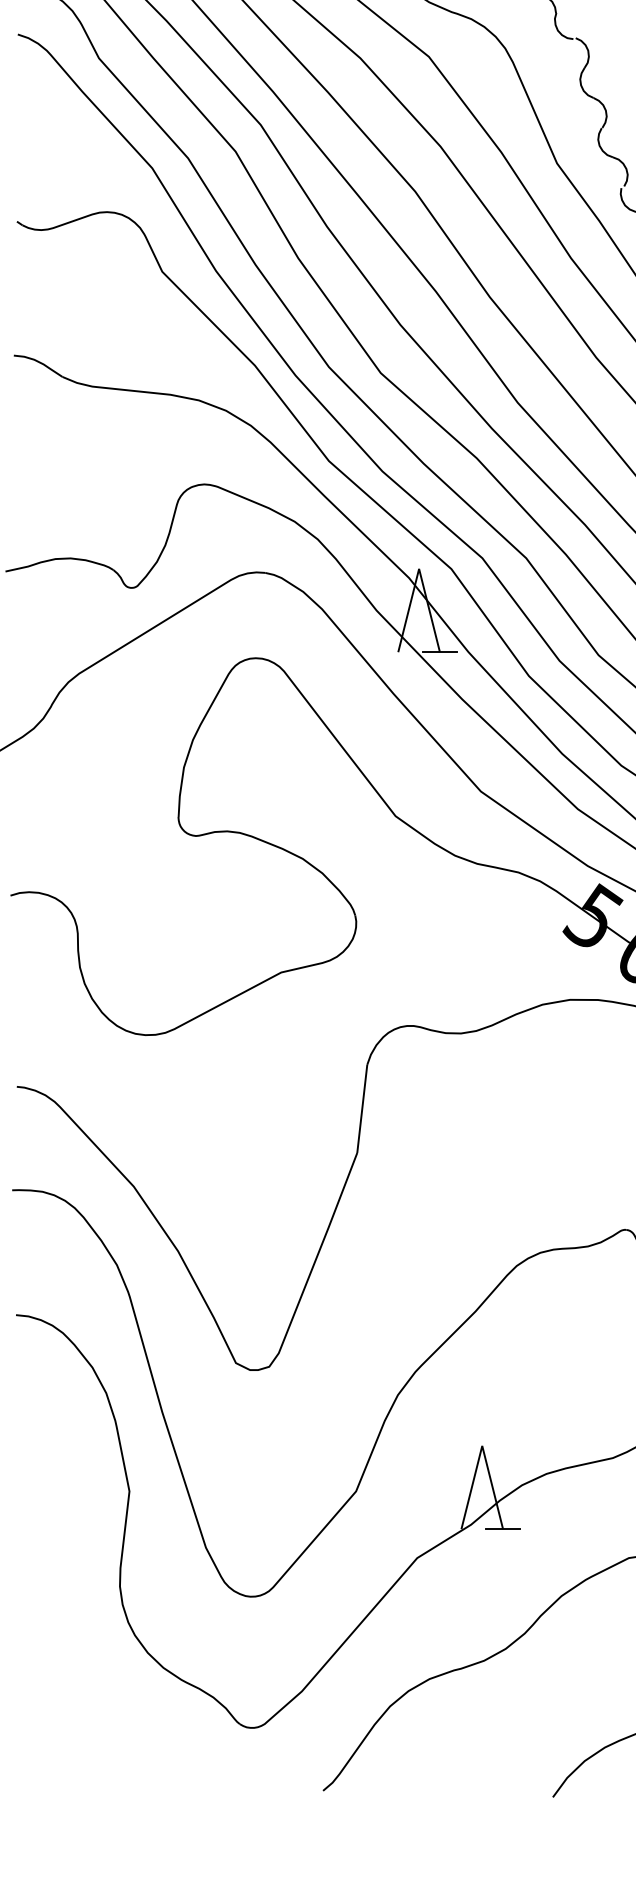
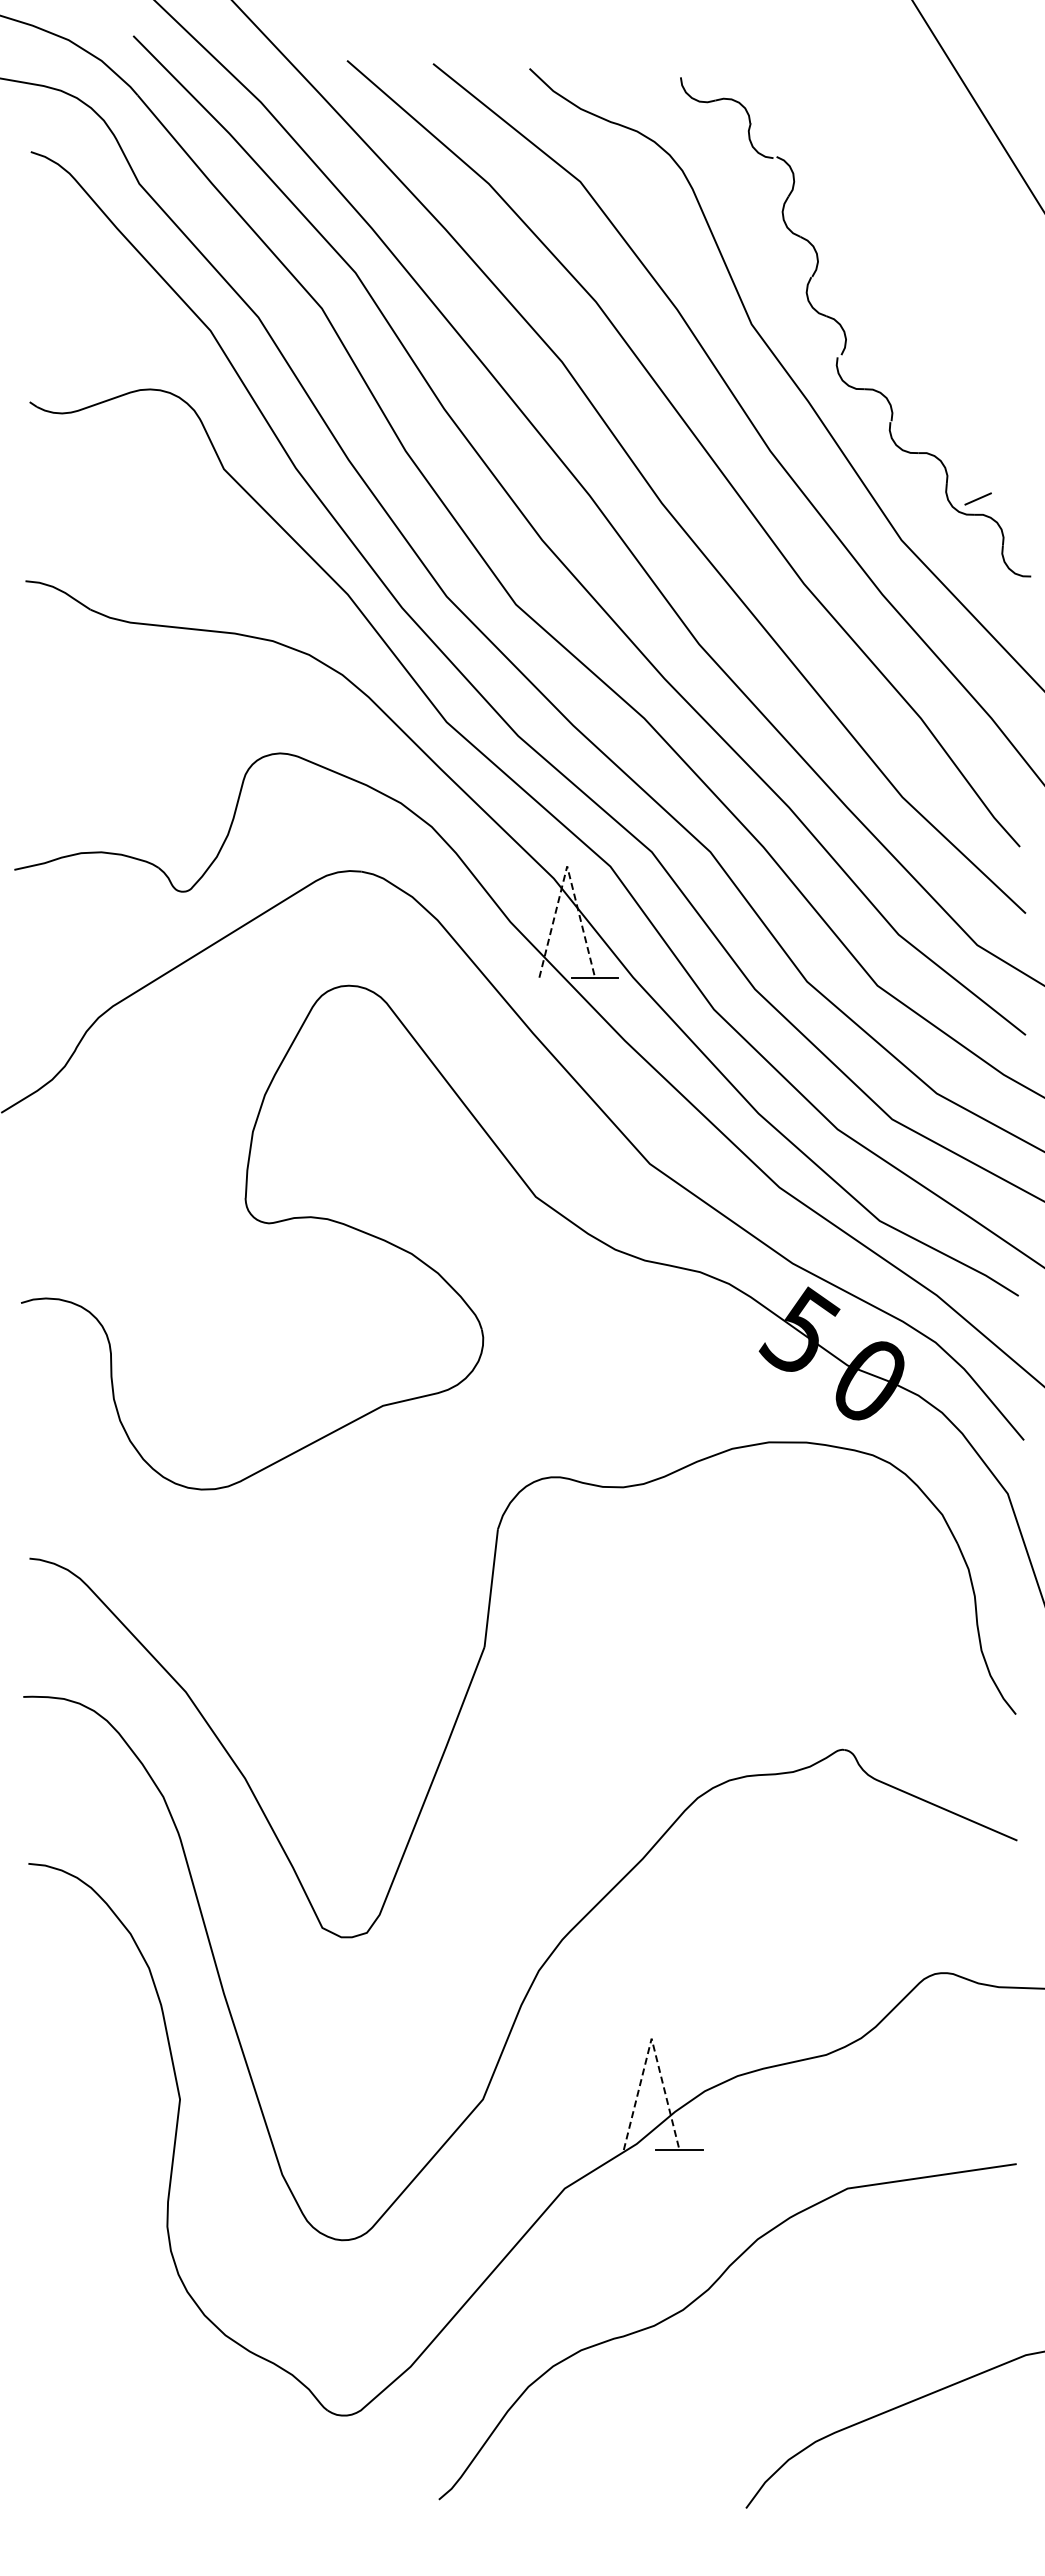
line: (419, 569) -> (567, 866), solid -> dashed
line: (482, 1445) -> (651, 2038), solid -> dashed

